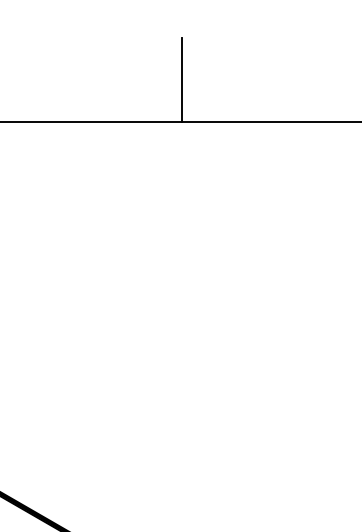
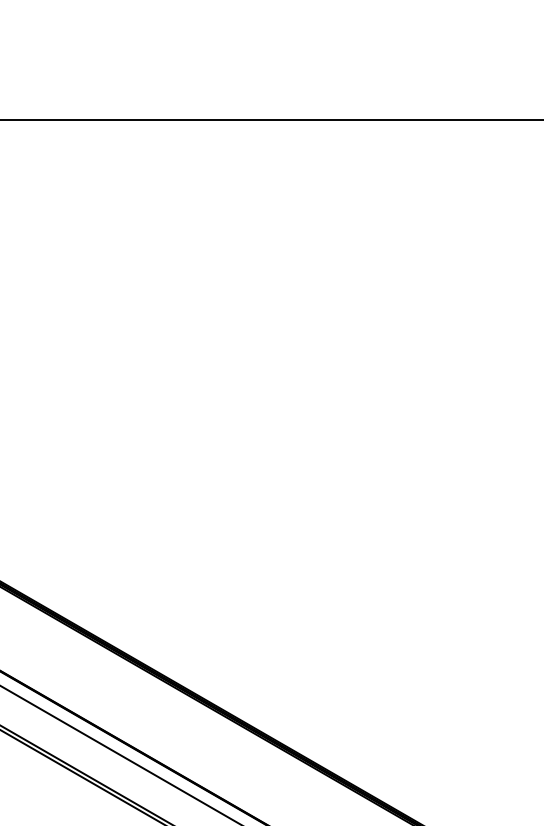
line: (182, 79) -> (300, 63), removed

